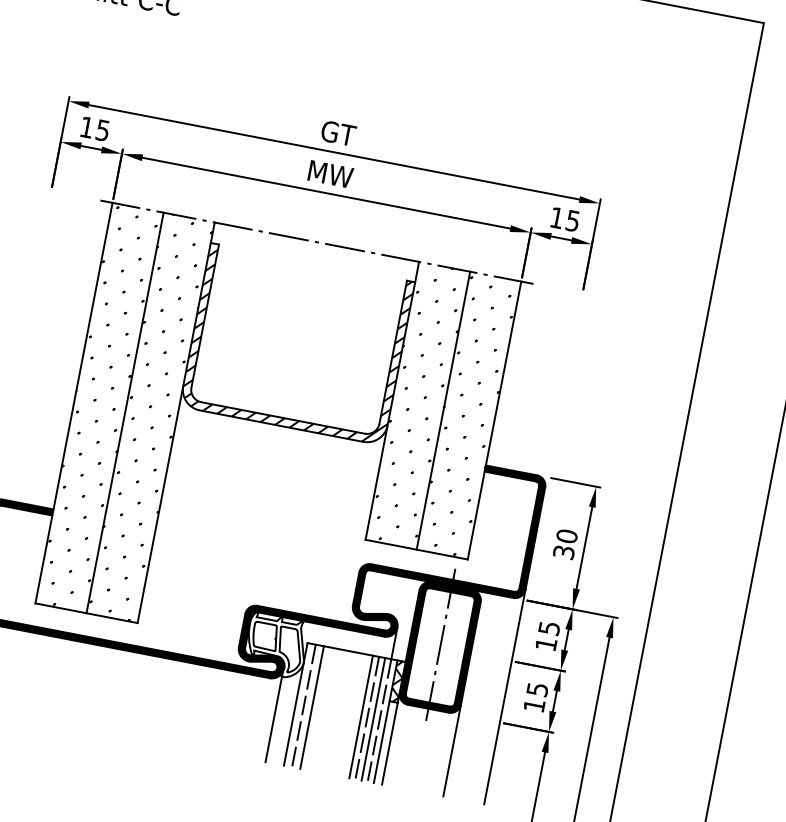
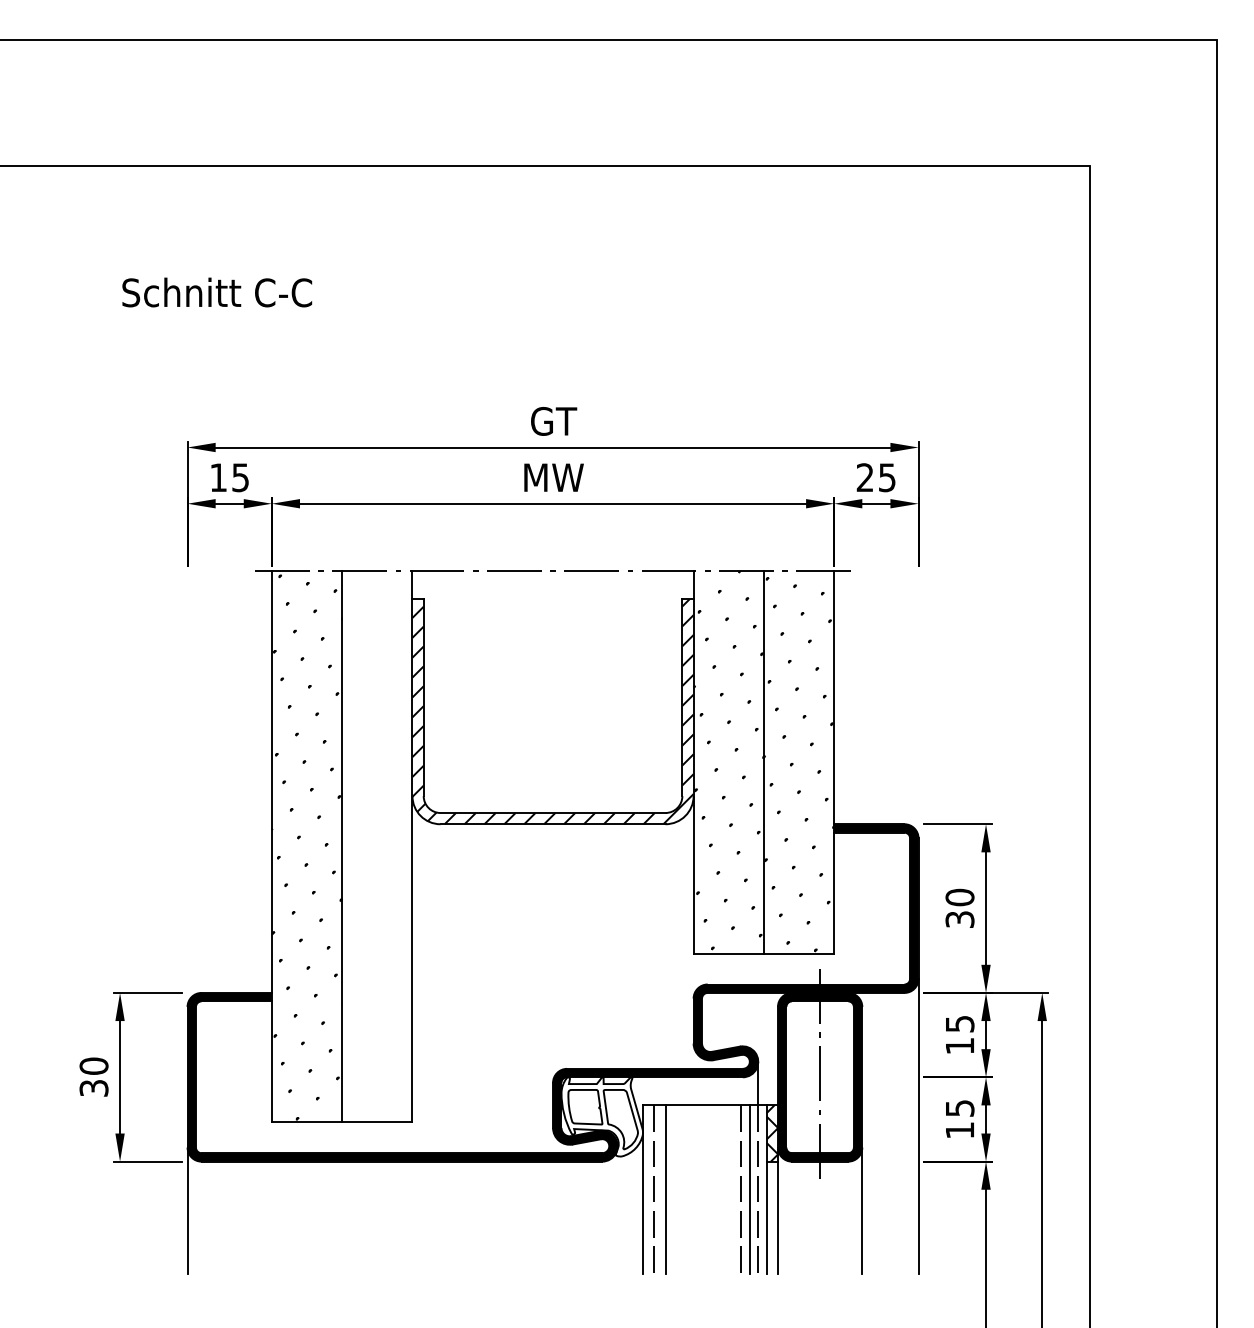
text: (556, 217) -> (864, 477), 15 -> 25
hatch: (150, 417) -> (377, 846), removed
line: (274, 715) -> (617, 1210), removed
line: (360, 716) -> (732, 1189), removed

